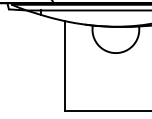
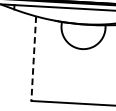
line: (65, 66) -> (34, 59), solid -> dashed

